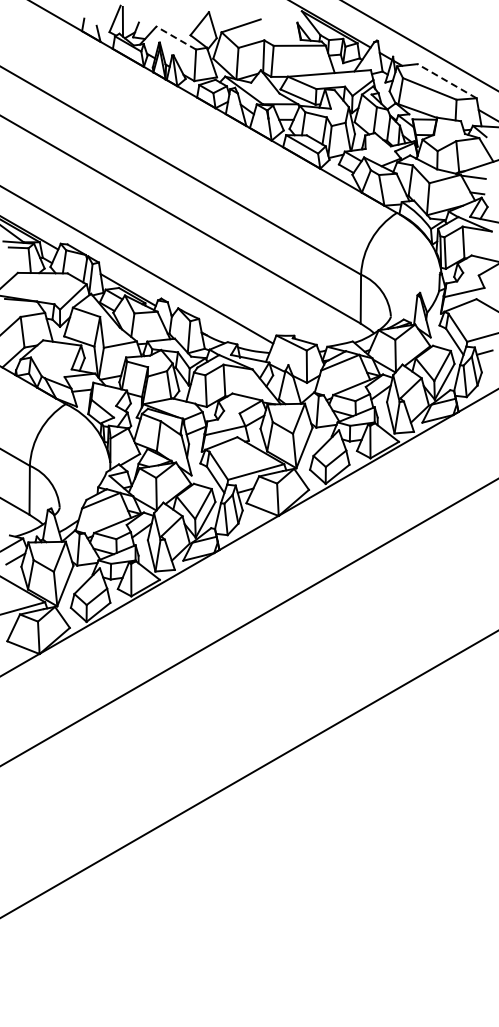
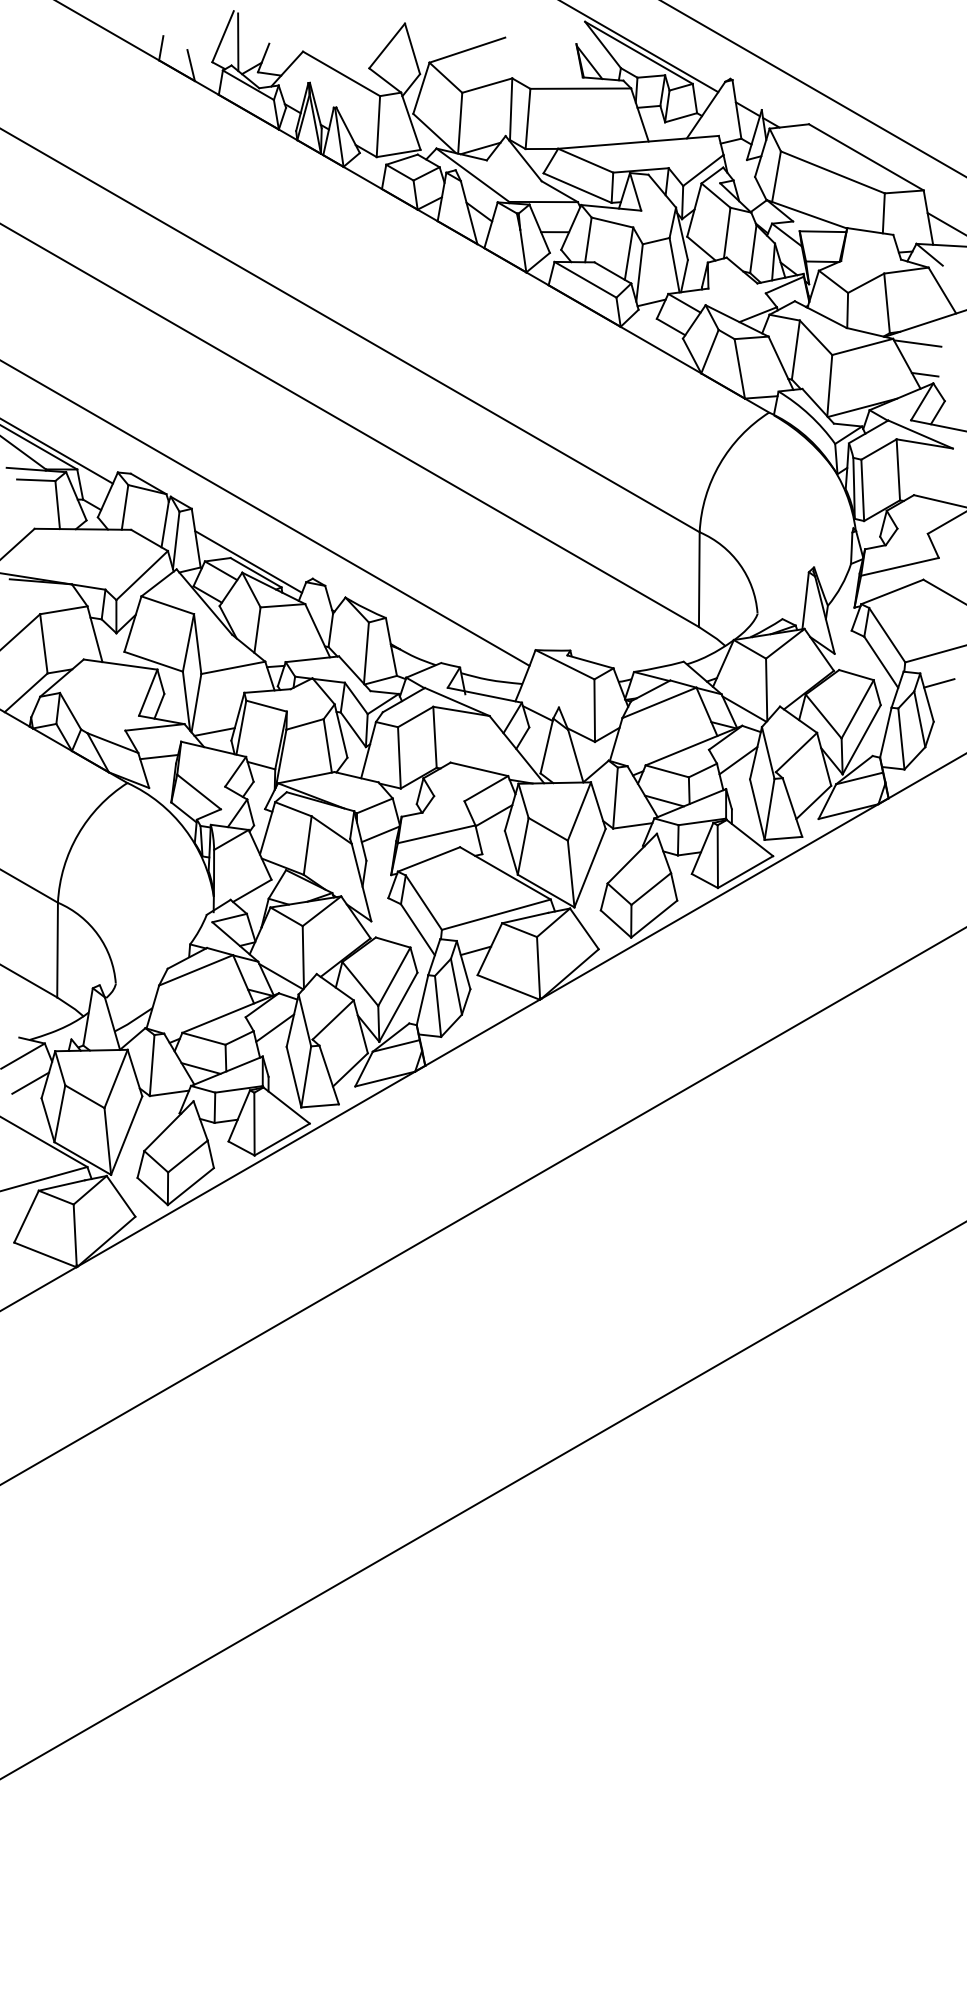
line: (176, 38) -> (342, 74), dashed -> solid
line: (446, 80) -> (865, 155), dashed -> solid

